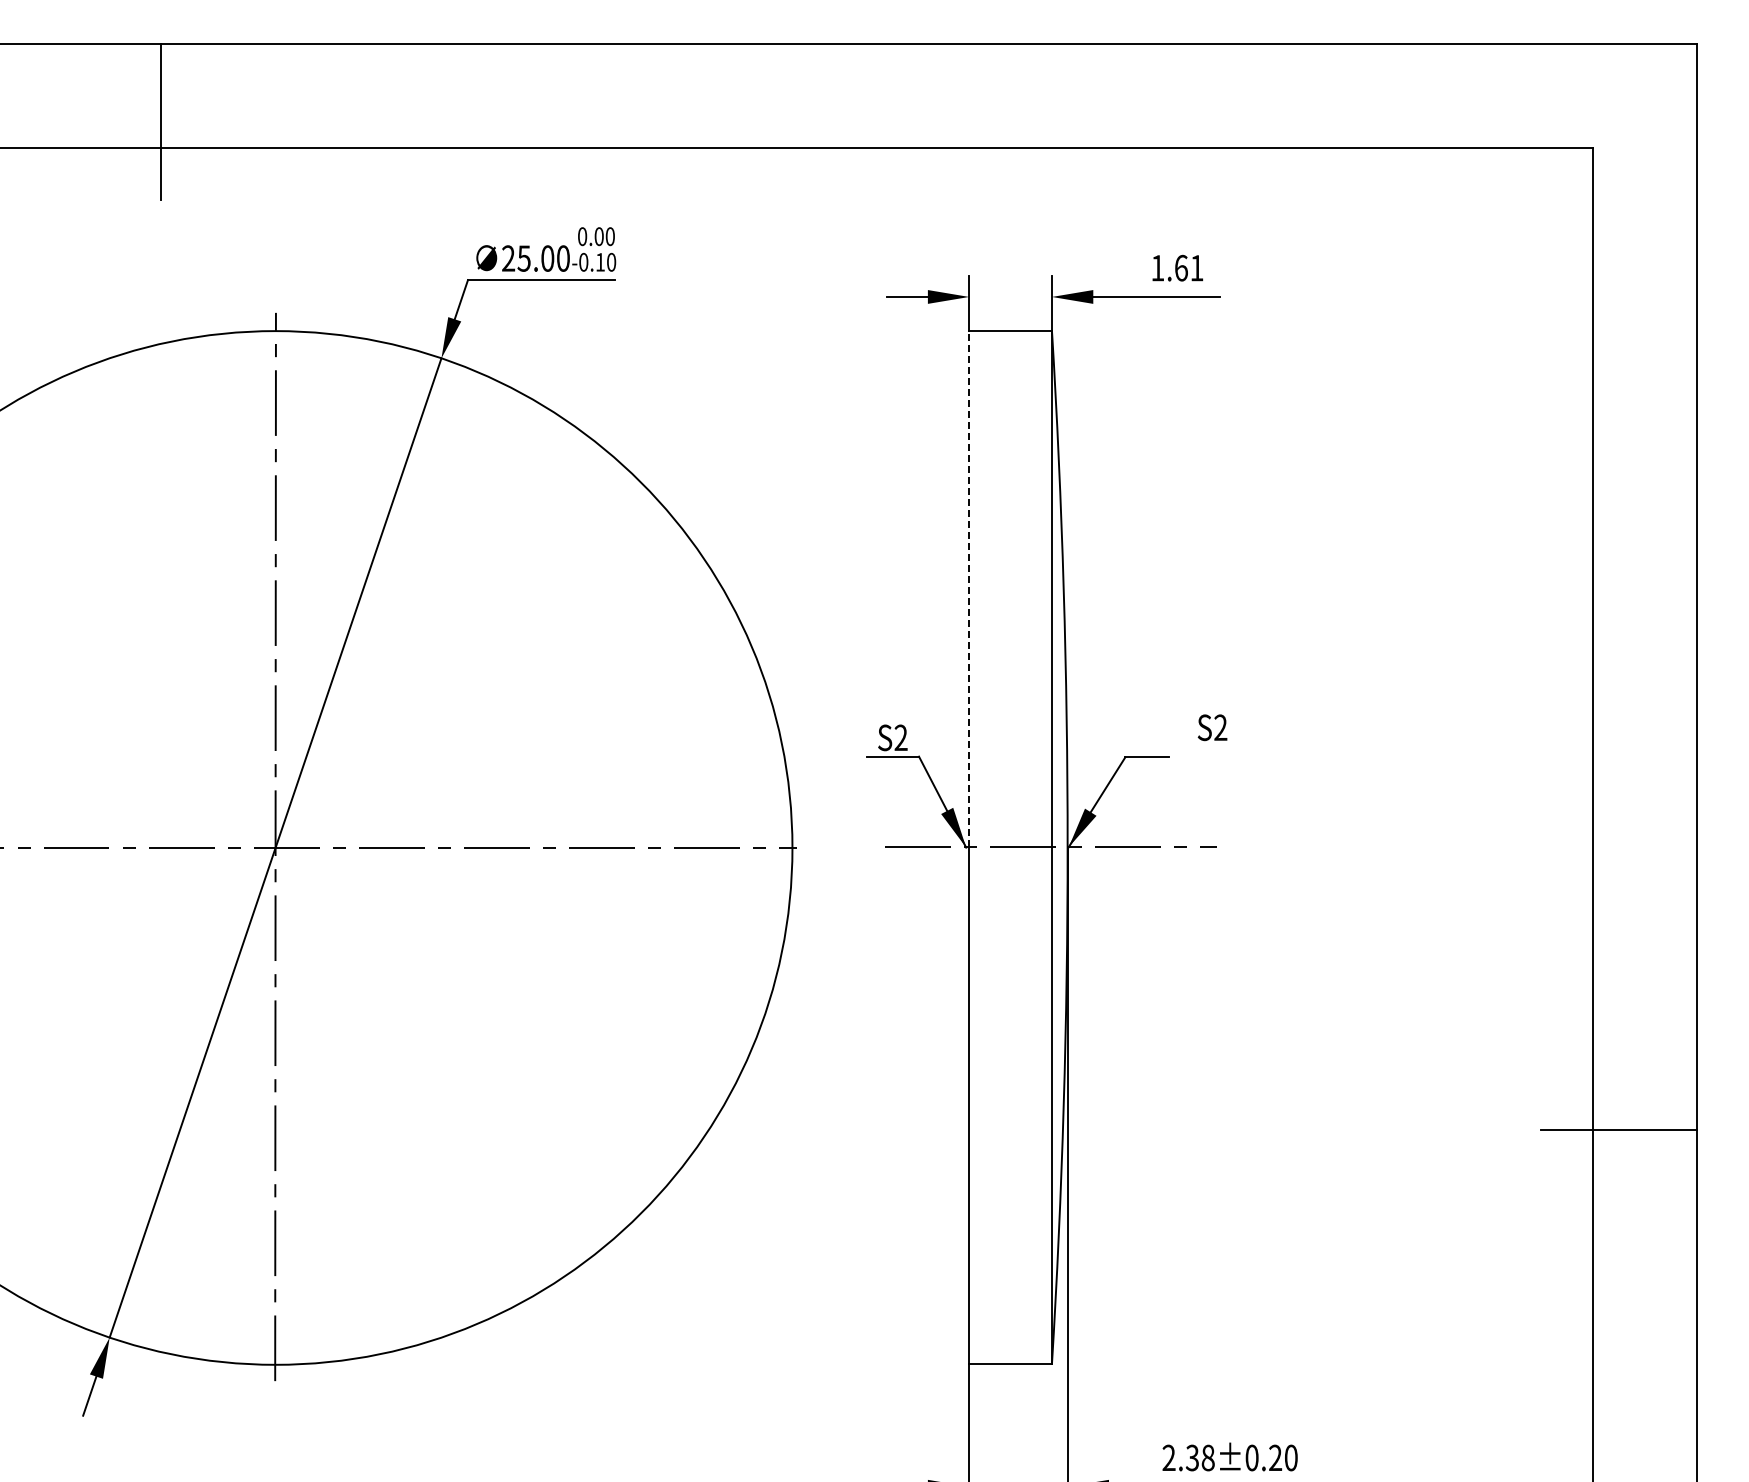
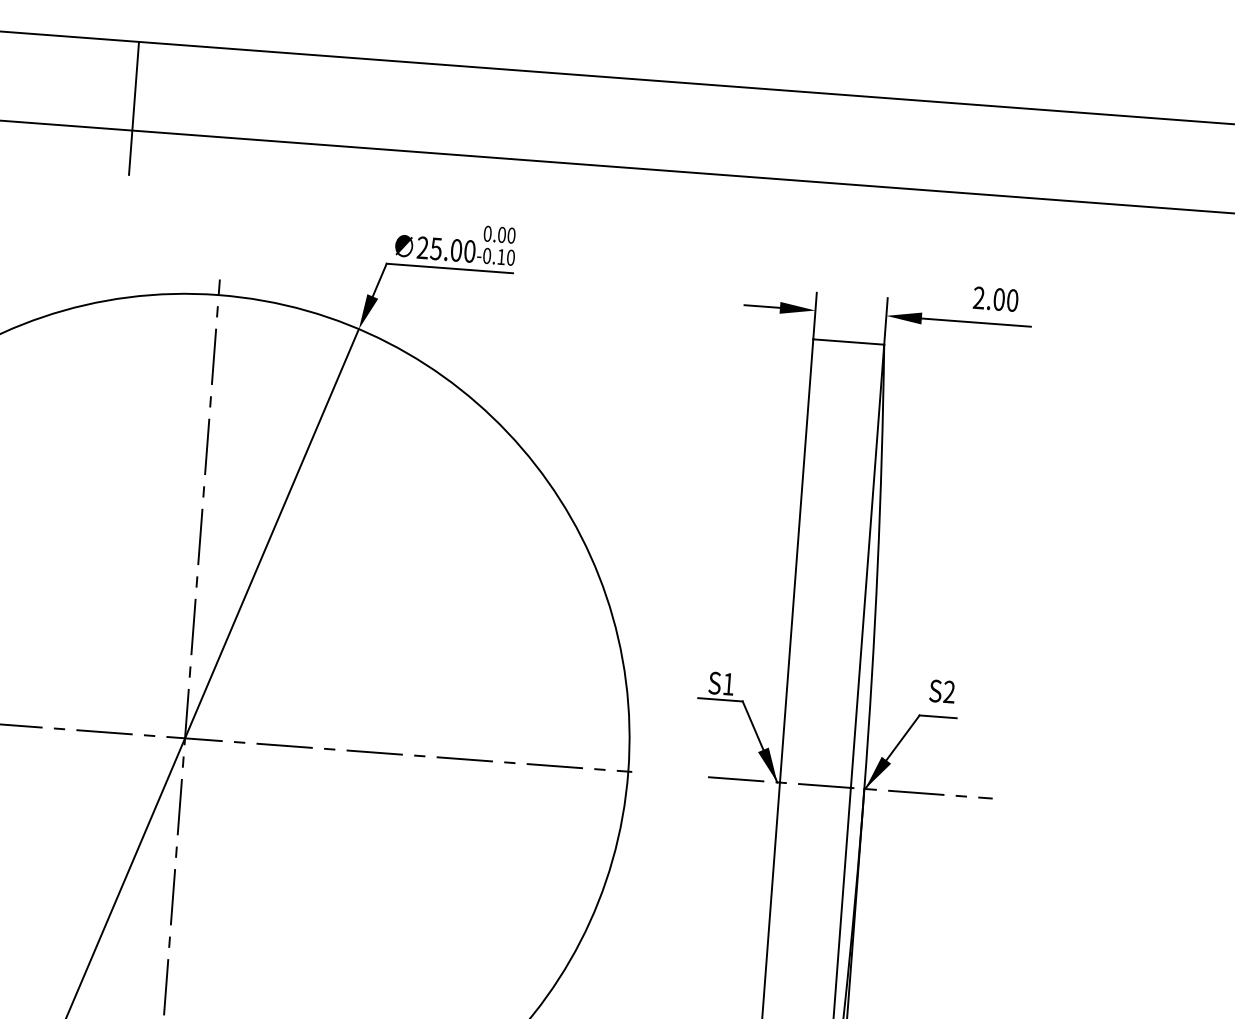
text: (1177, 267) -> (995, 298), 1.61 -> 2.00
line: (969, 588) -> (796, 560), dashed -> solid
text: (1212, 727) -> (942, 691), moved
text: (900, 737) -> (728, 683), S2 -> S1

